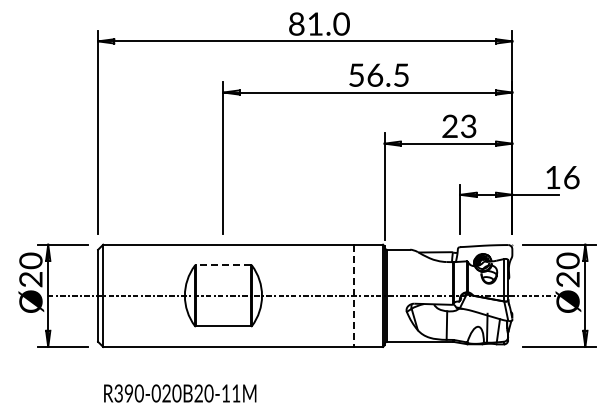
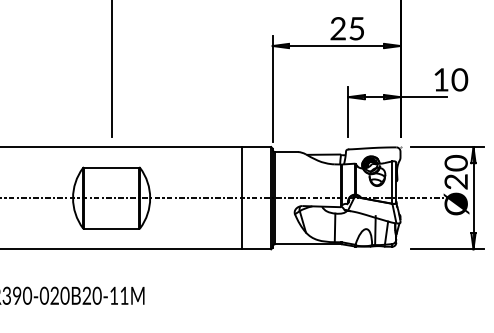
text: (468, 125) -> (356, 27), 23 -> 25
text: (571, 176) -> (459, 78), 16 -> 10
line: (223, 265) -> (111, 167), dashed -> solid
line: (353, 296) -> (241, 198), dashed -> solid

